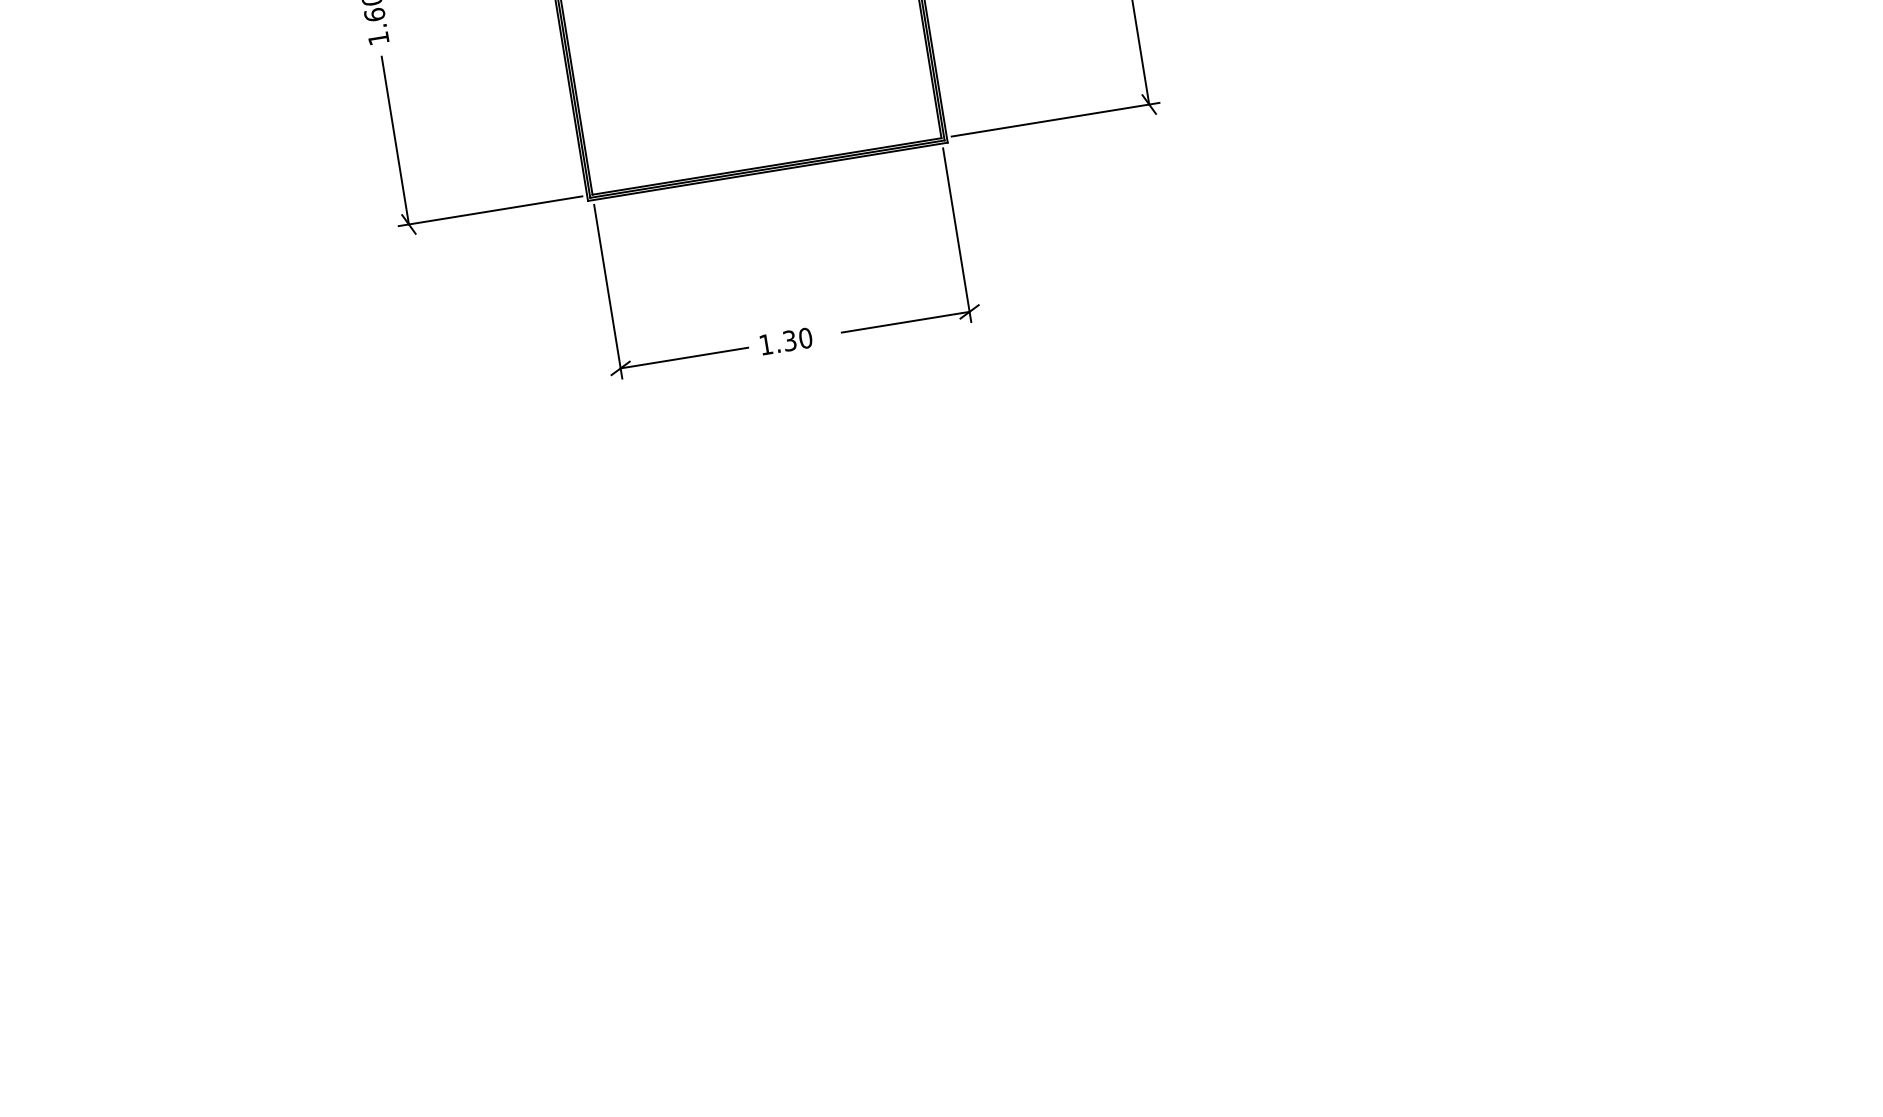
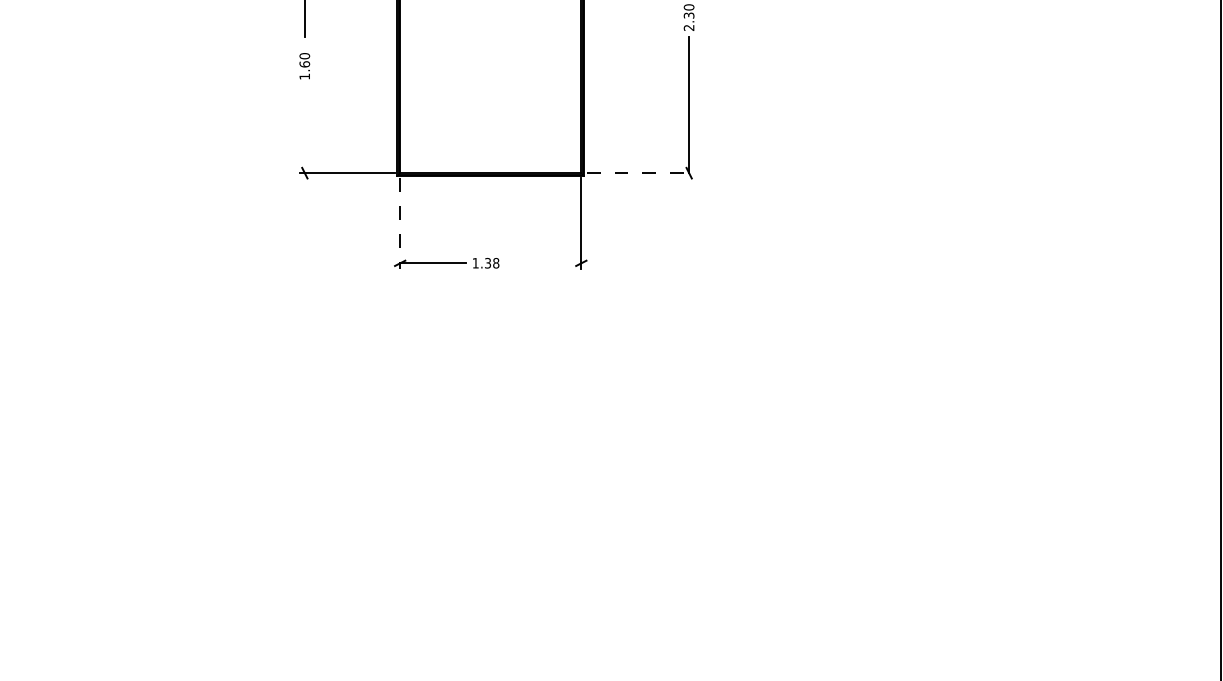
line: (1055, 120) -> (640, 173), solid -> dashed
line: (394, 140) -> (304, 129), removed
line: (609, 293) -> (400, 224), solid -> dashed
line: (906, 322) -> (548, 263), removed
text: (806, 338) -> (496, 263), 1.30 -> 1.38

